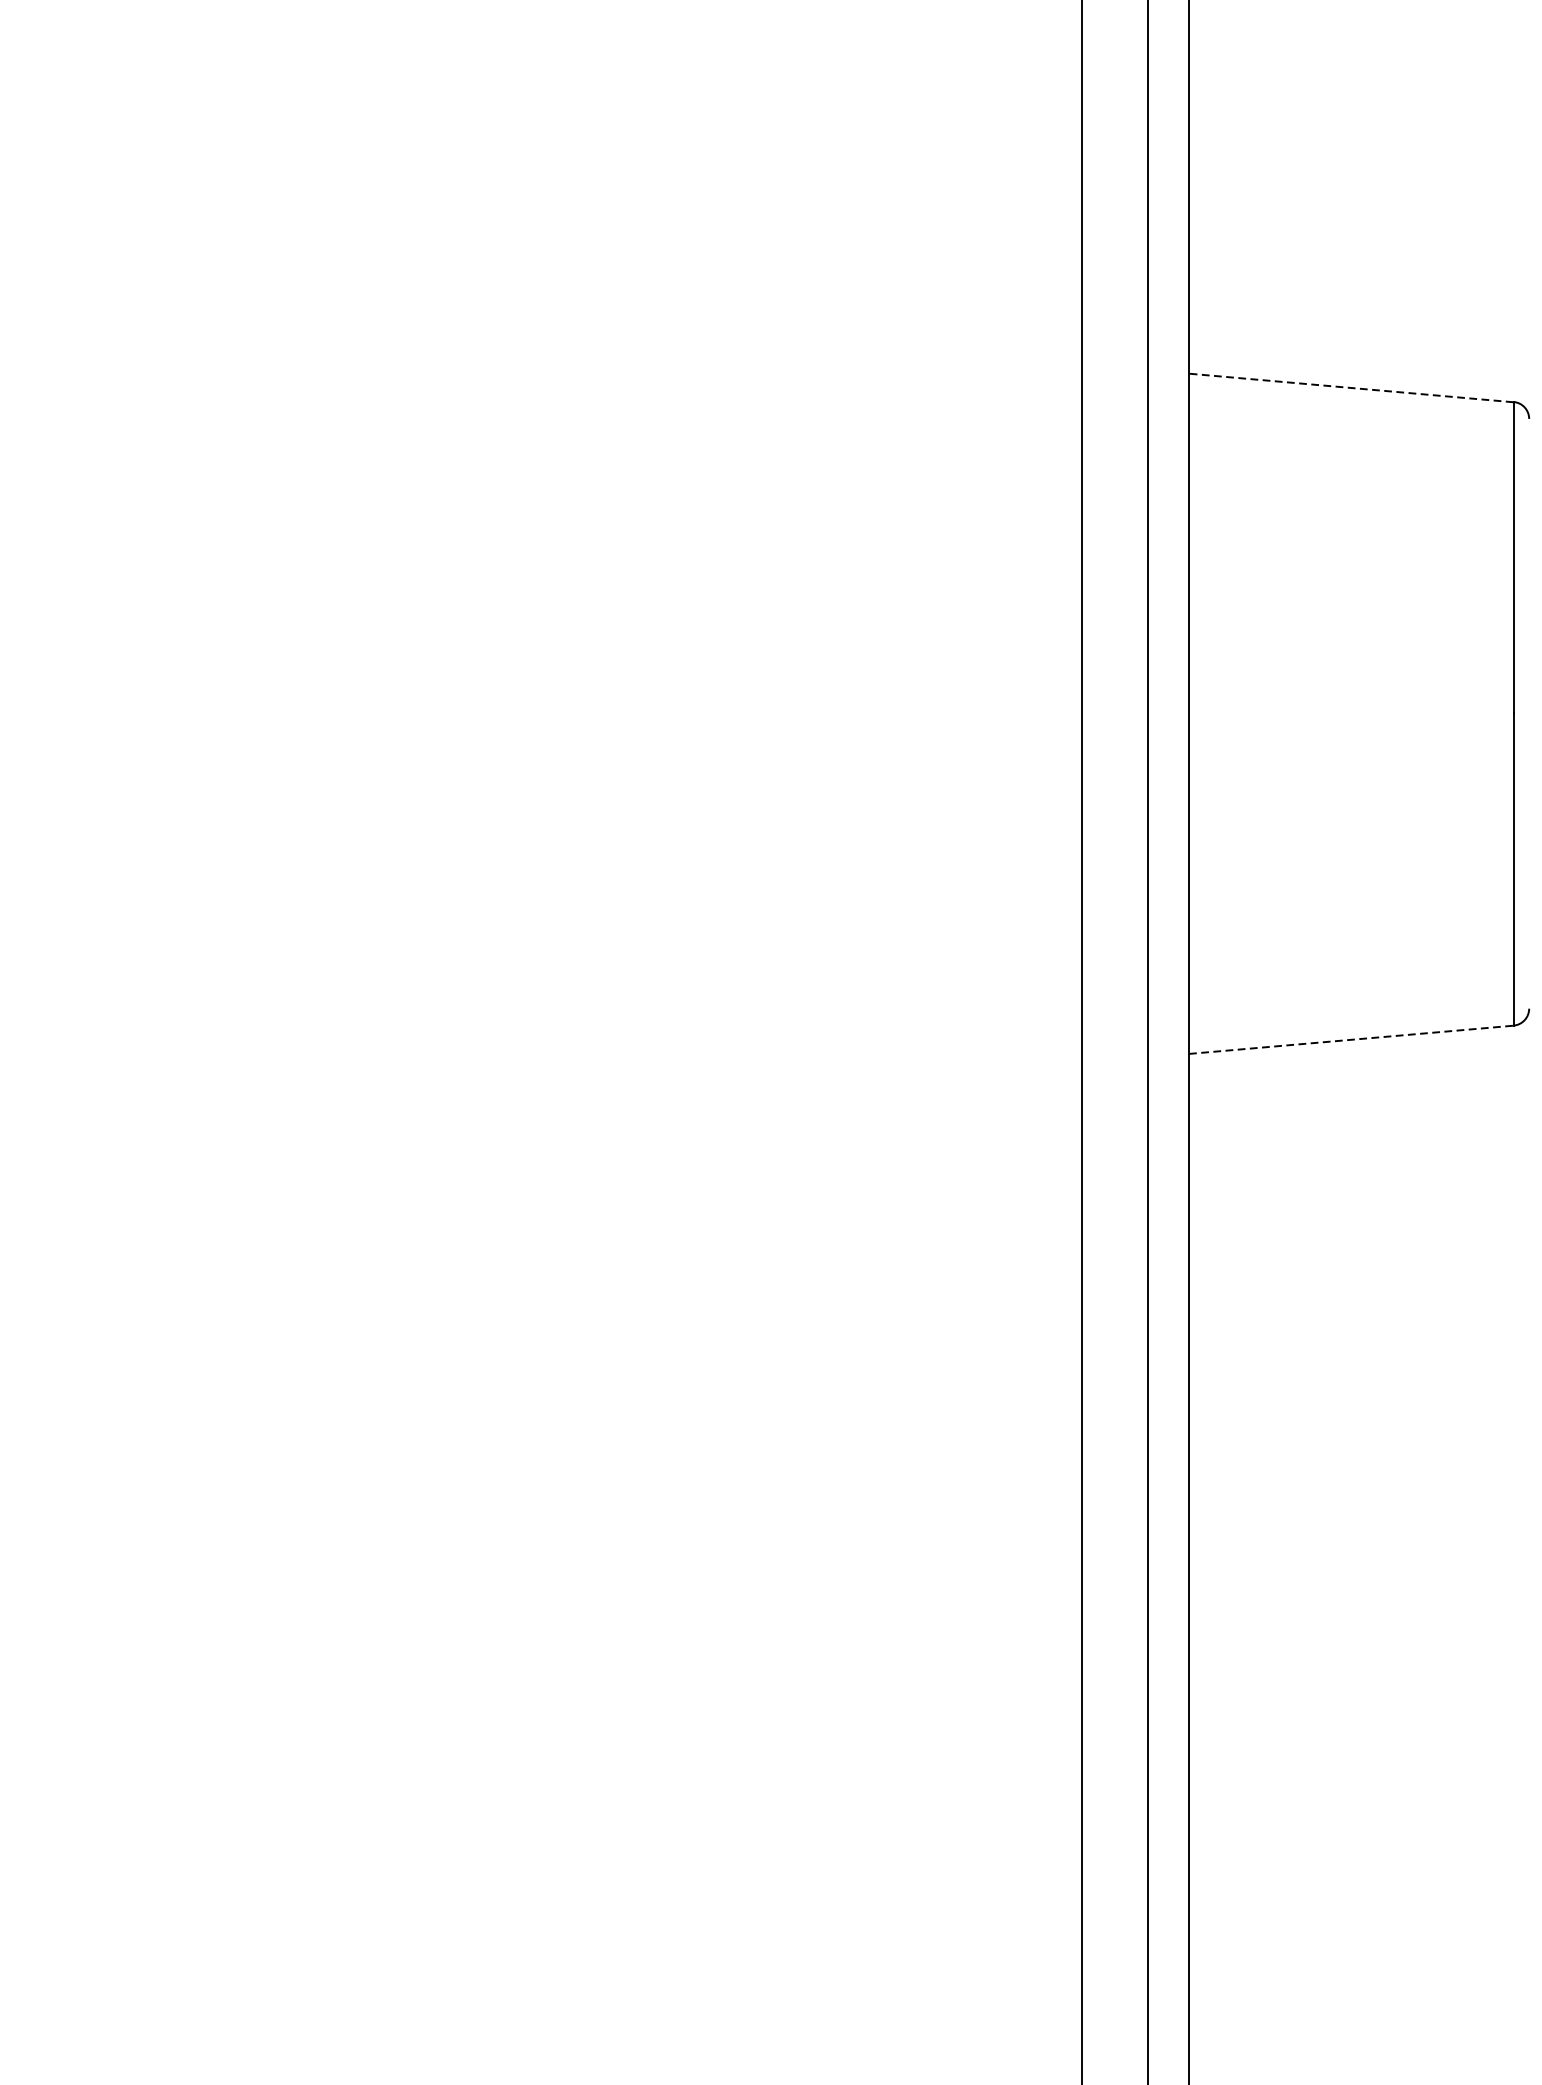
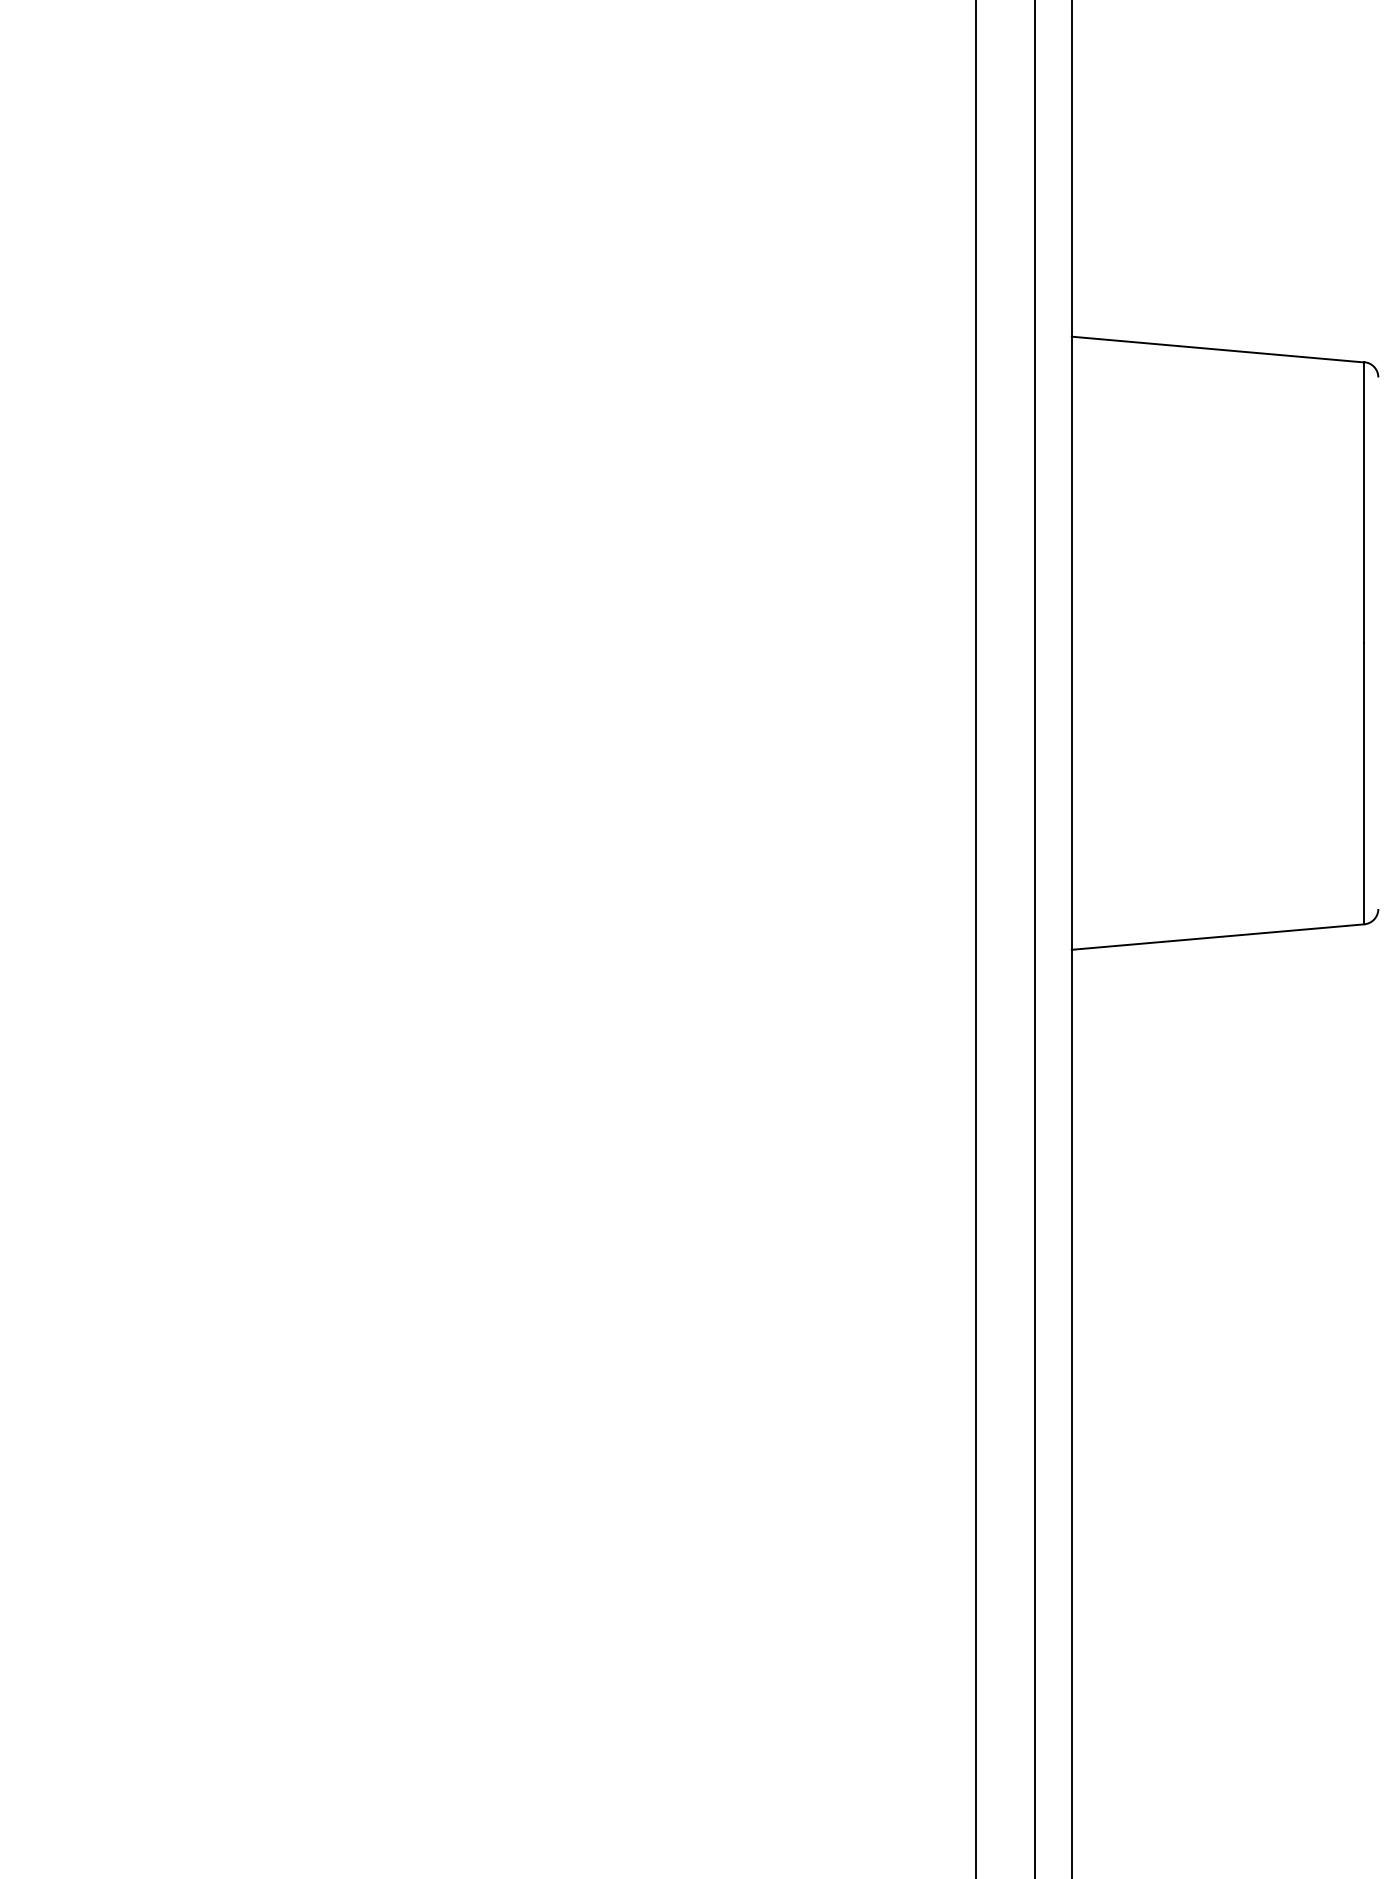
line: (1351, 387) -> (1218, 349), dashed -> solid
line: (1351, 1040) -> (1218, 937), dashed -> solid

